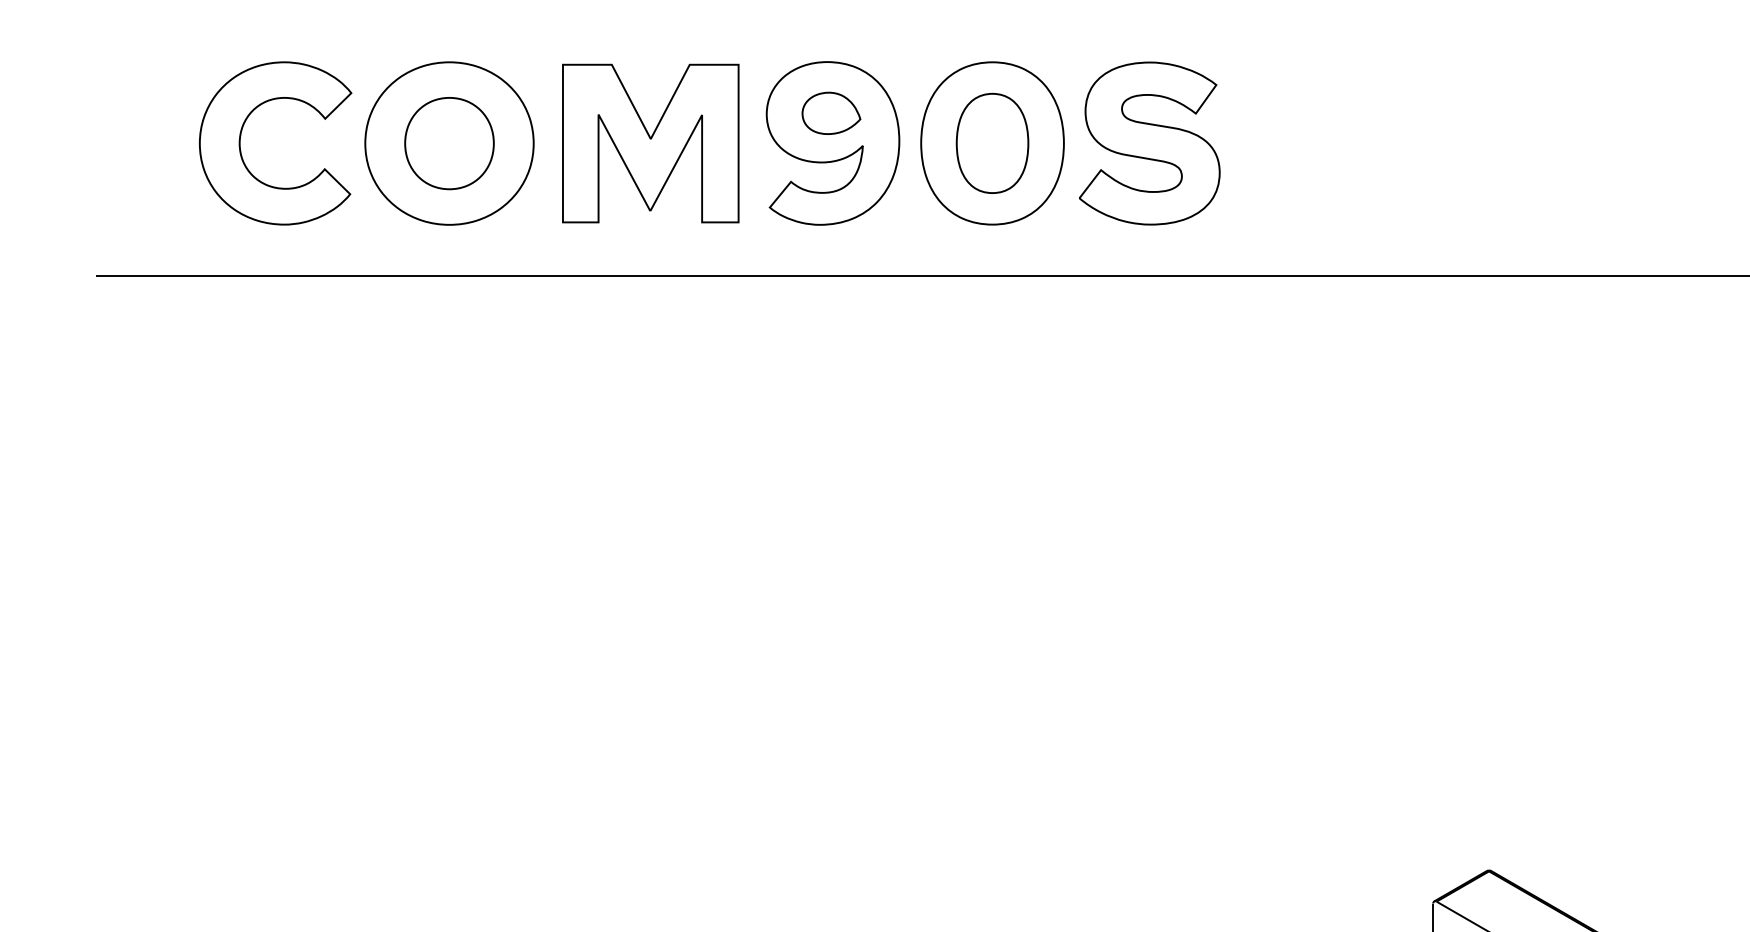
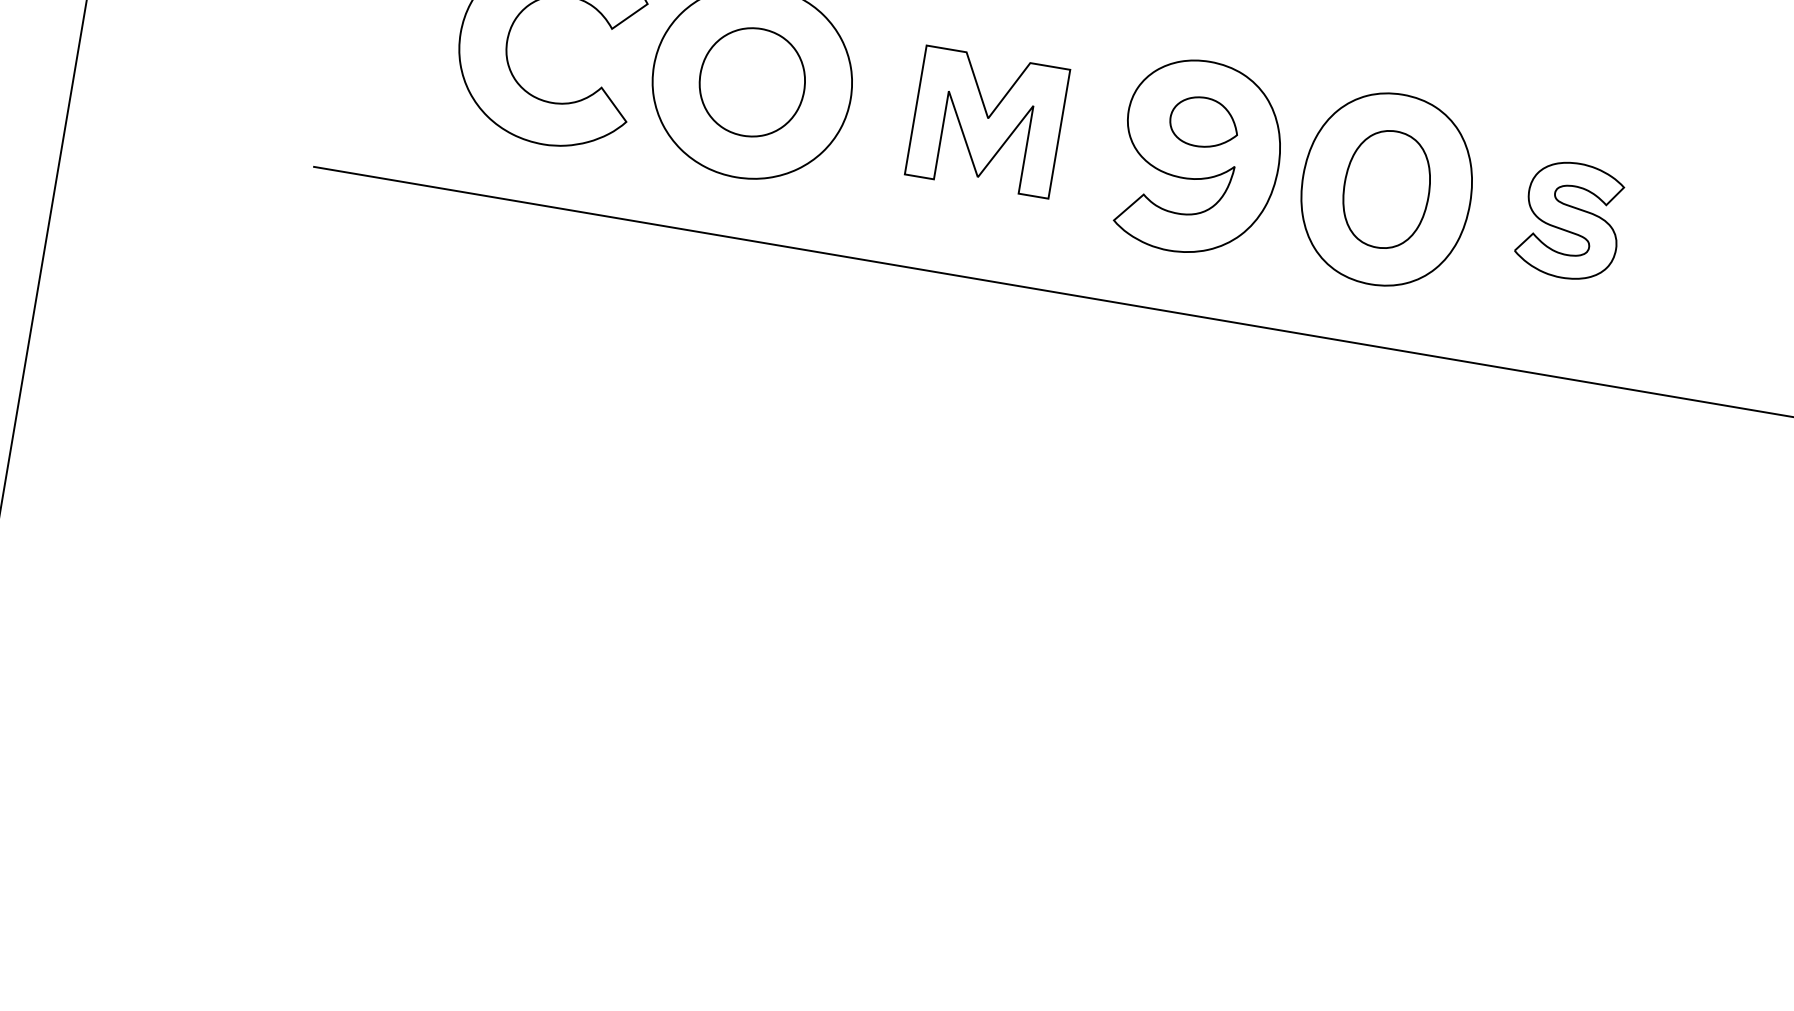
part: (650, 143) -> (987, 121), size x0.7
part: (1149, 143) -> (1570, 220), size x0.6

